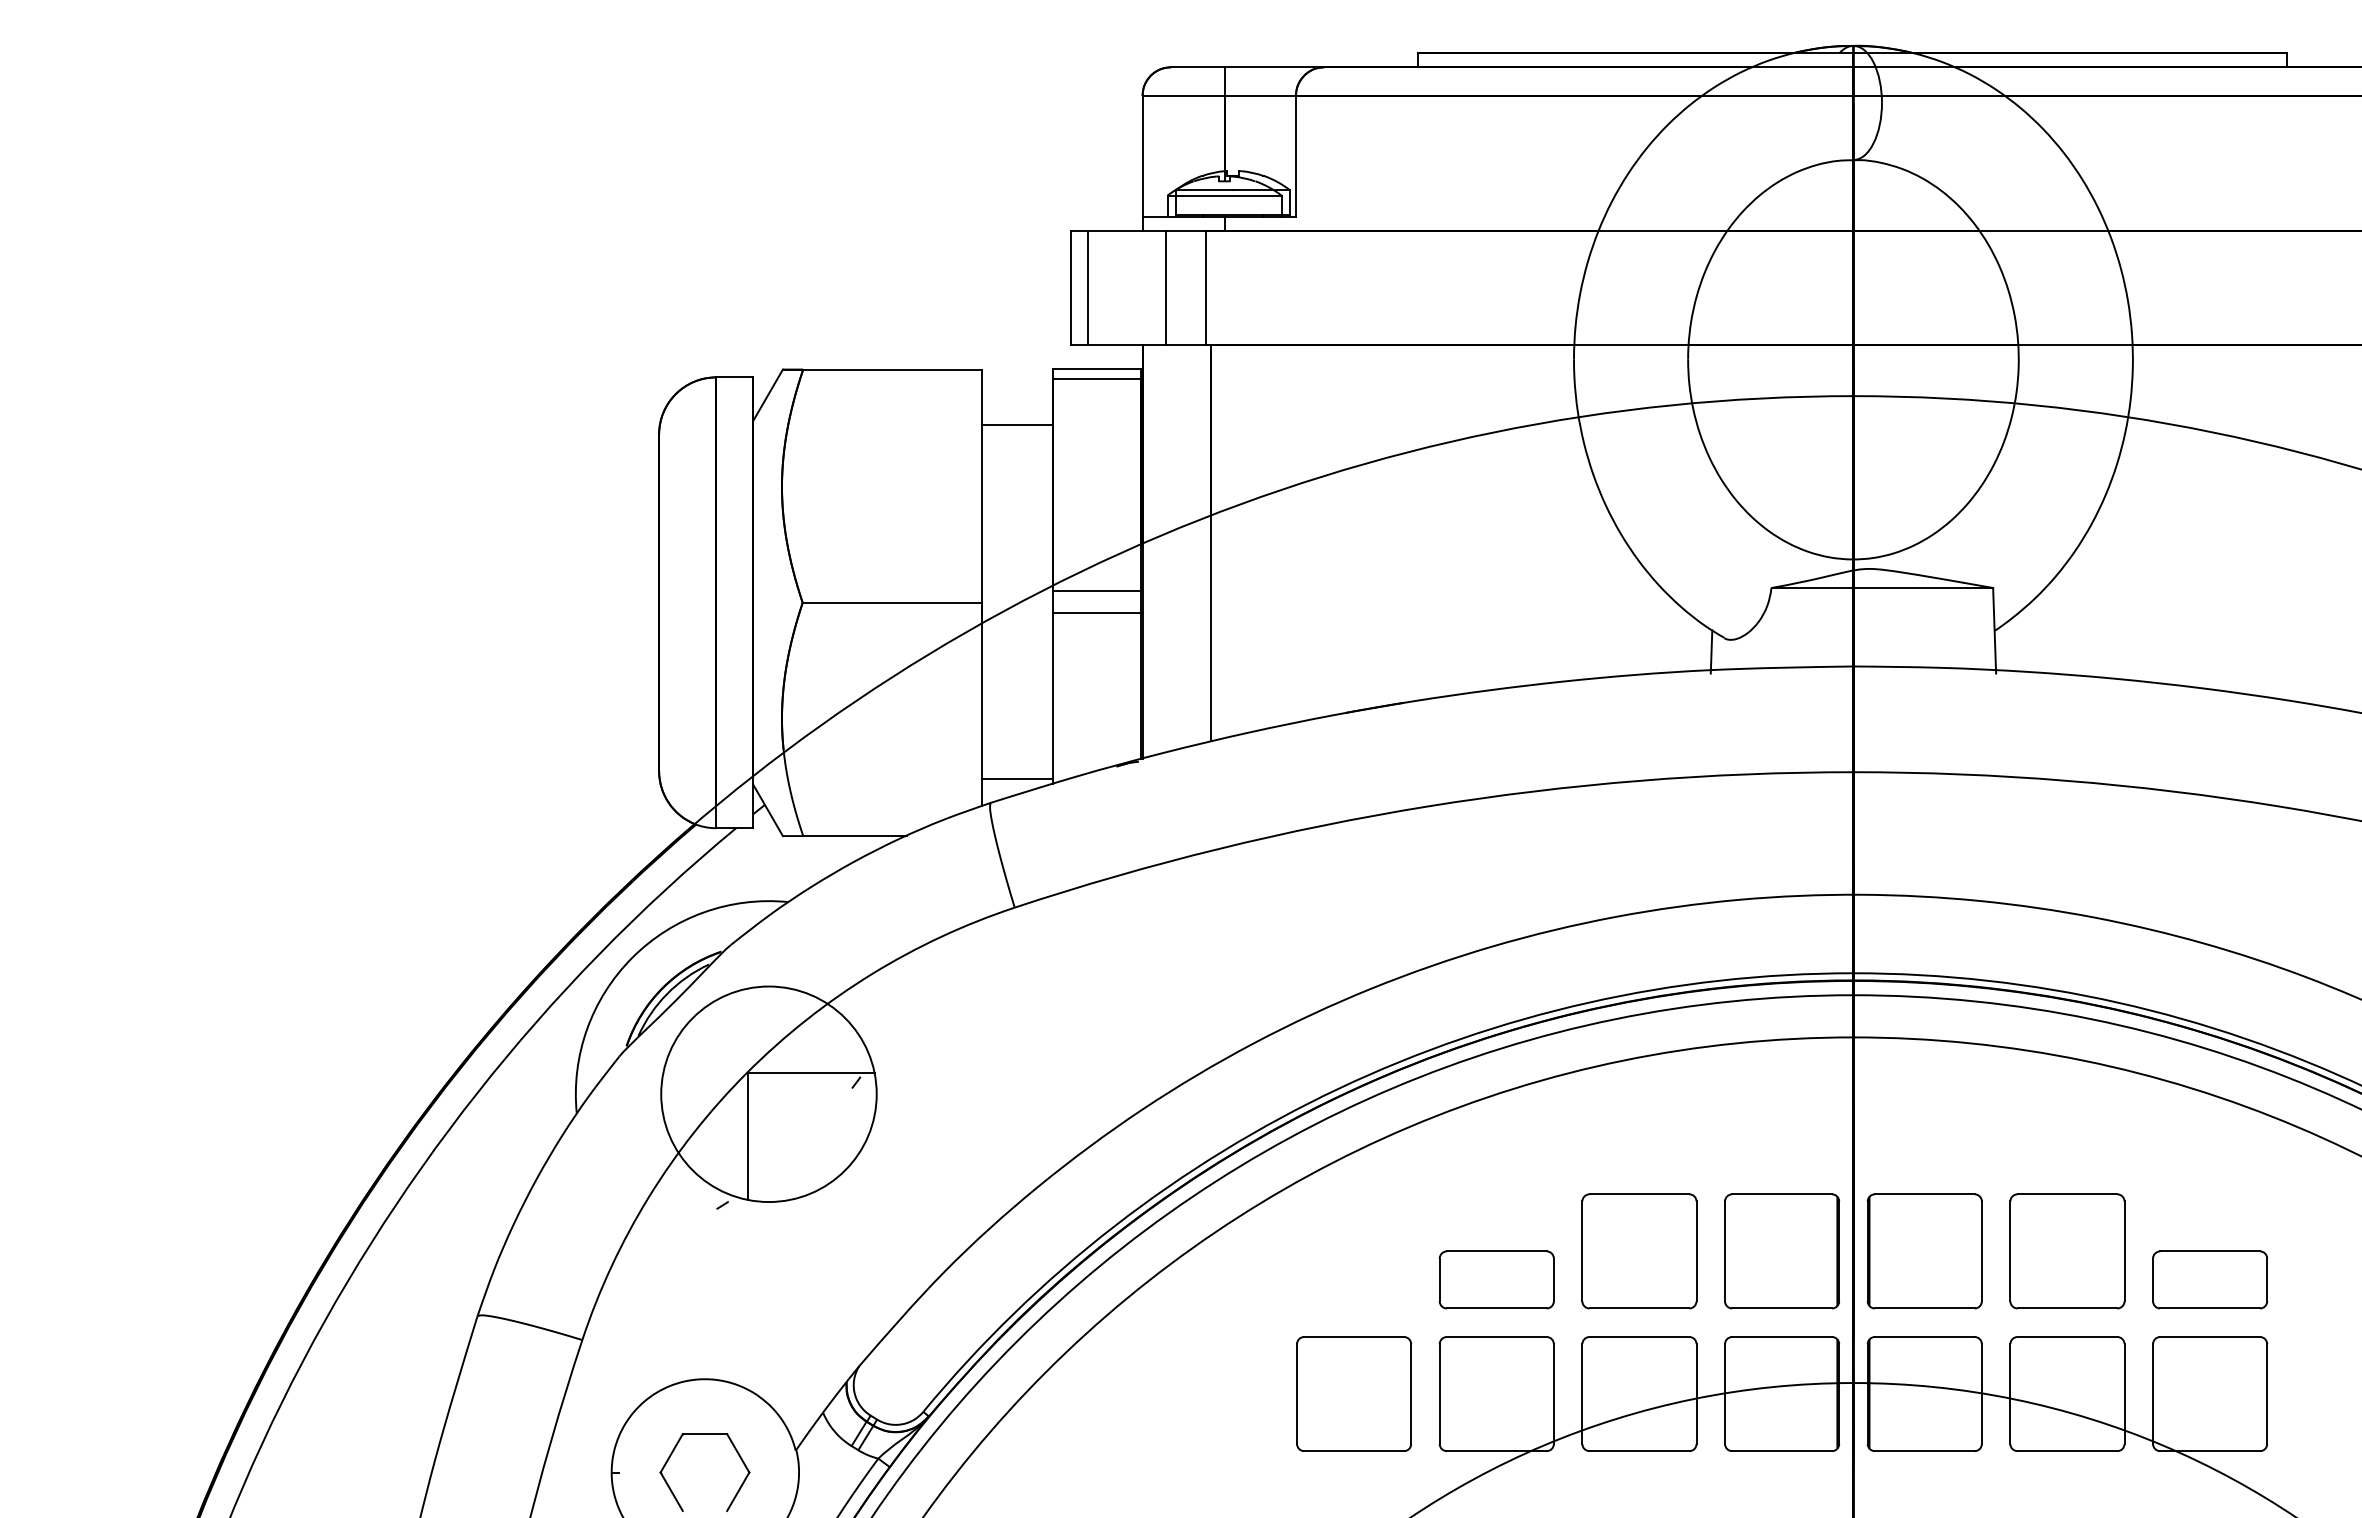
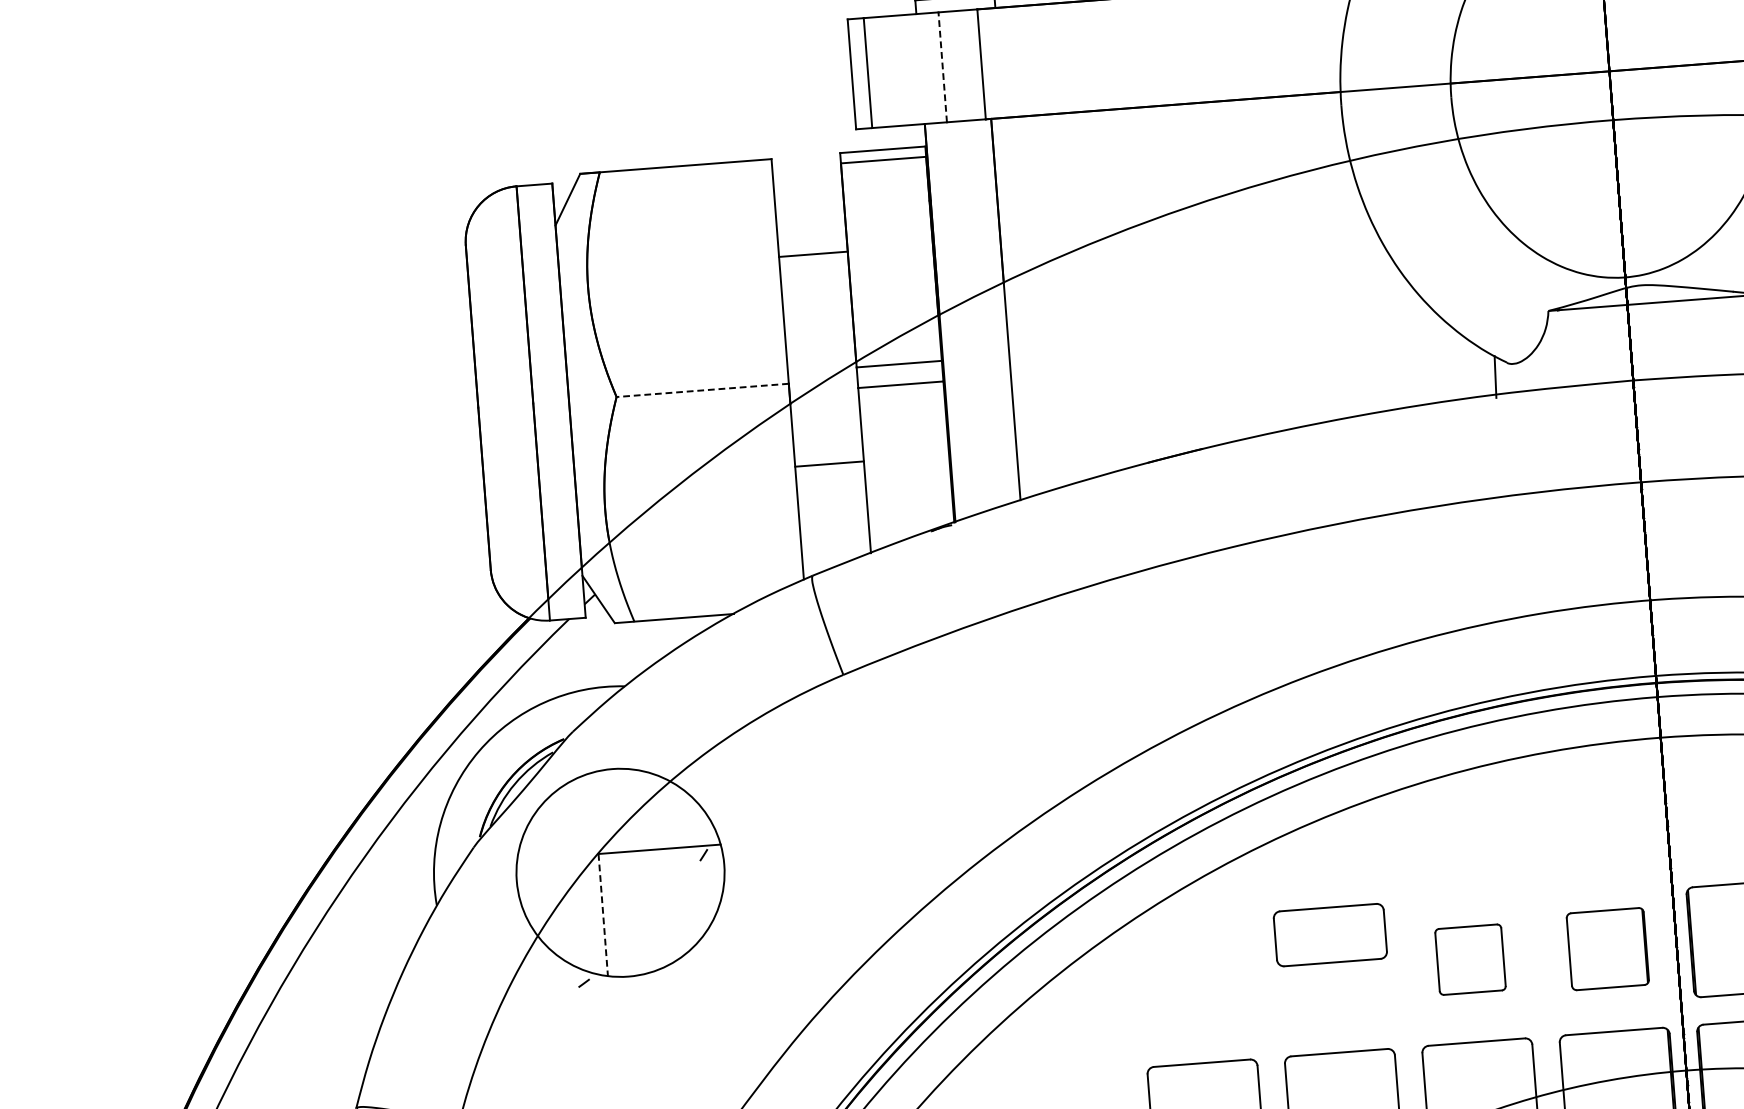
line: (1165, 287) -> (942, 66), solid -> dashed
line: (1016, 425) -> (812, 254), moved
line: (891, 602) -> (702, 390), solid -> dashed
line: (1016, 778) -> (828, 463), moved
line: (747, 1137) -> (603, 916), solid -> dashed
part: (1639, 1251) -> (1470, 959), size x0.6
part: (1781, 1251) -> (1607, 949), size x0.7
part: (1496, 1279) -> (1330, 934), moved

